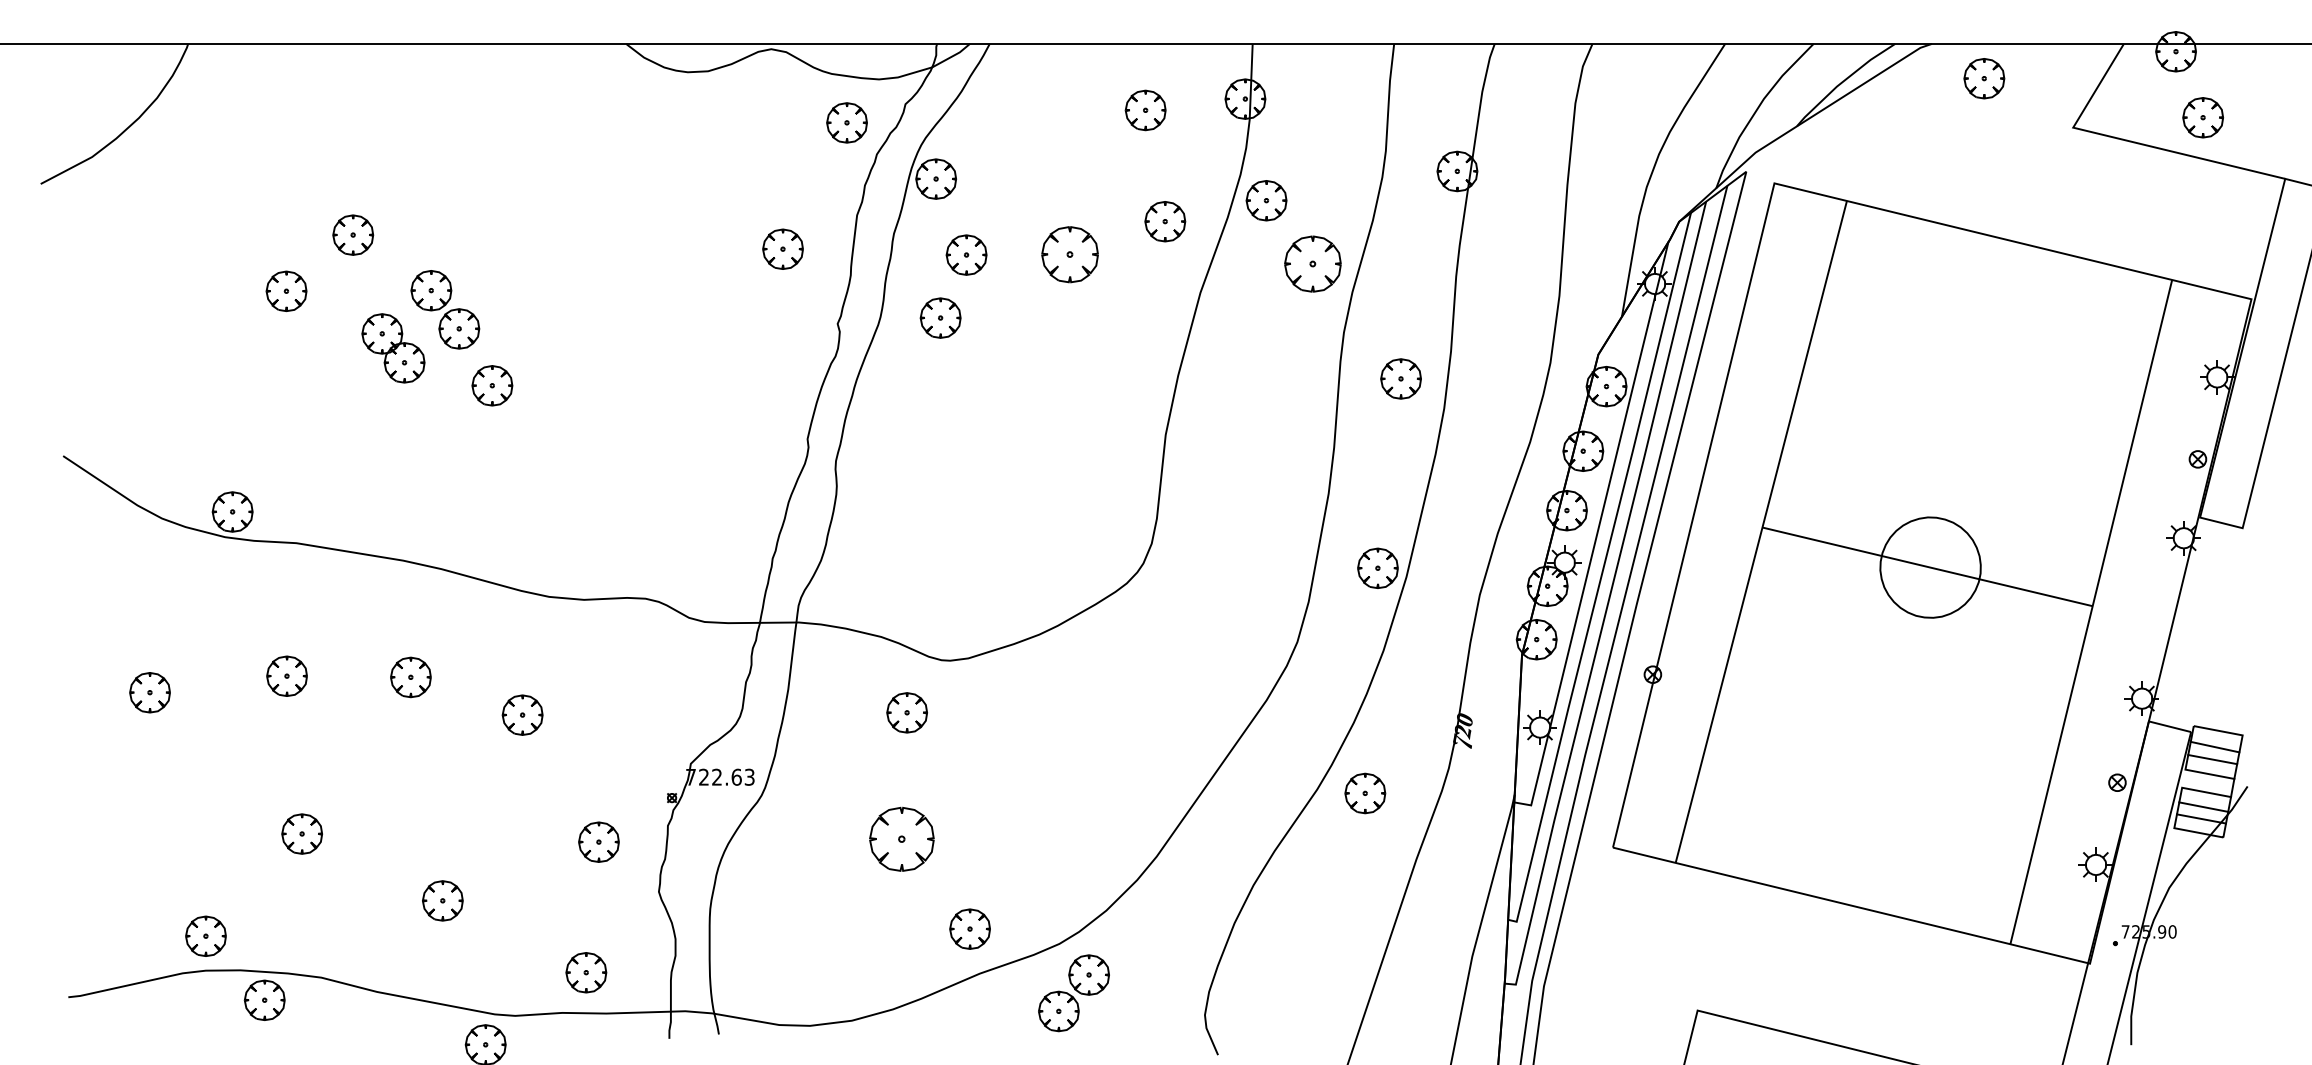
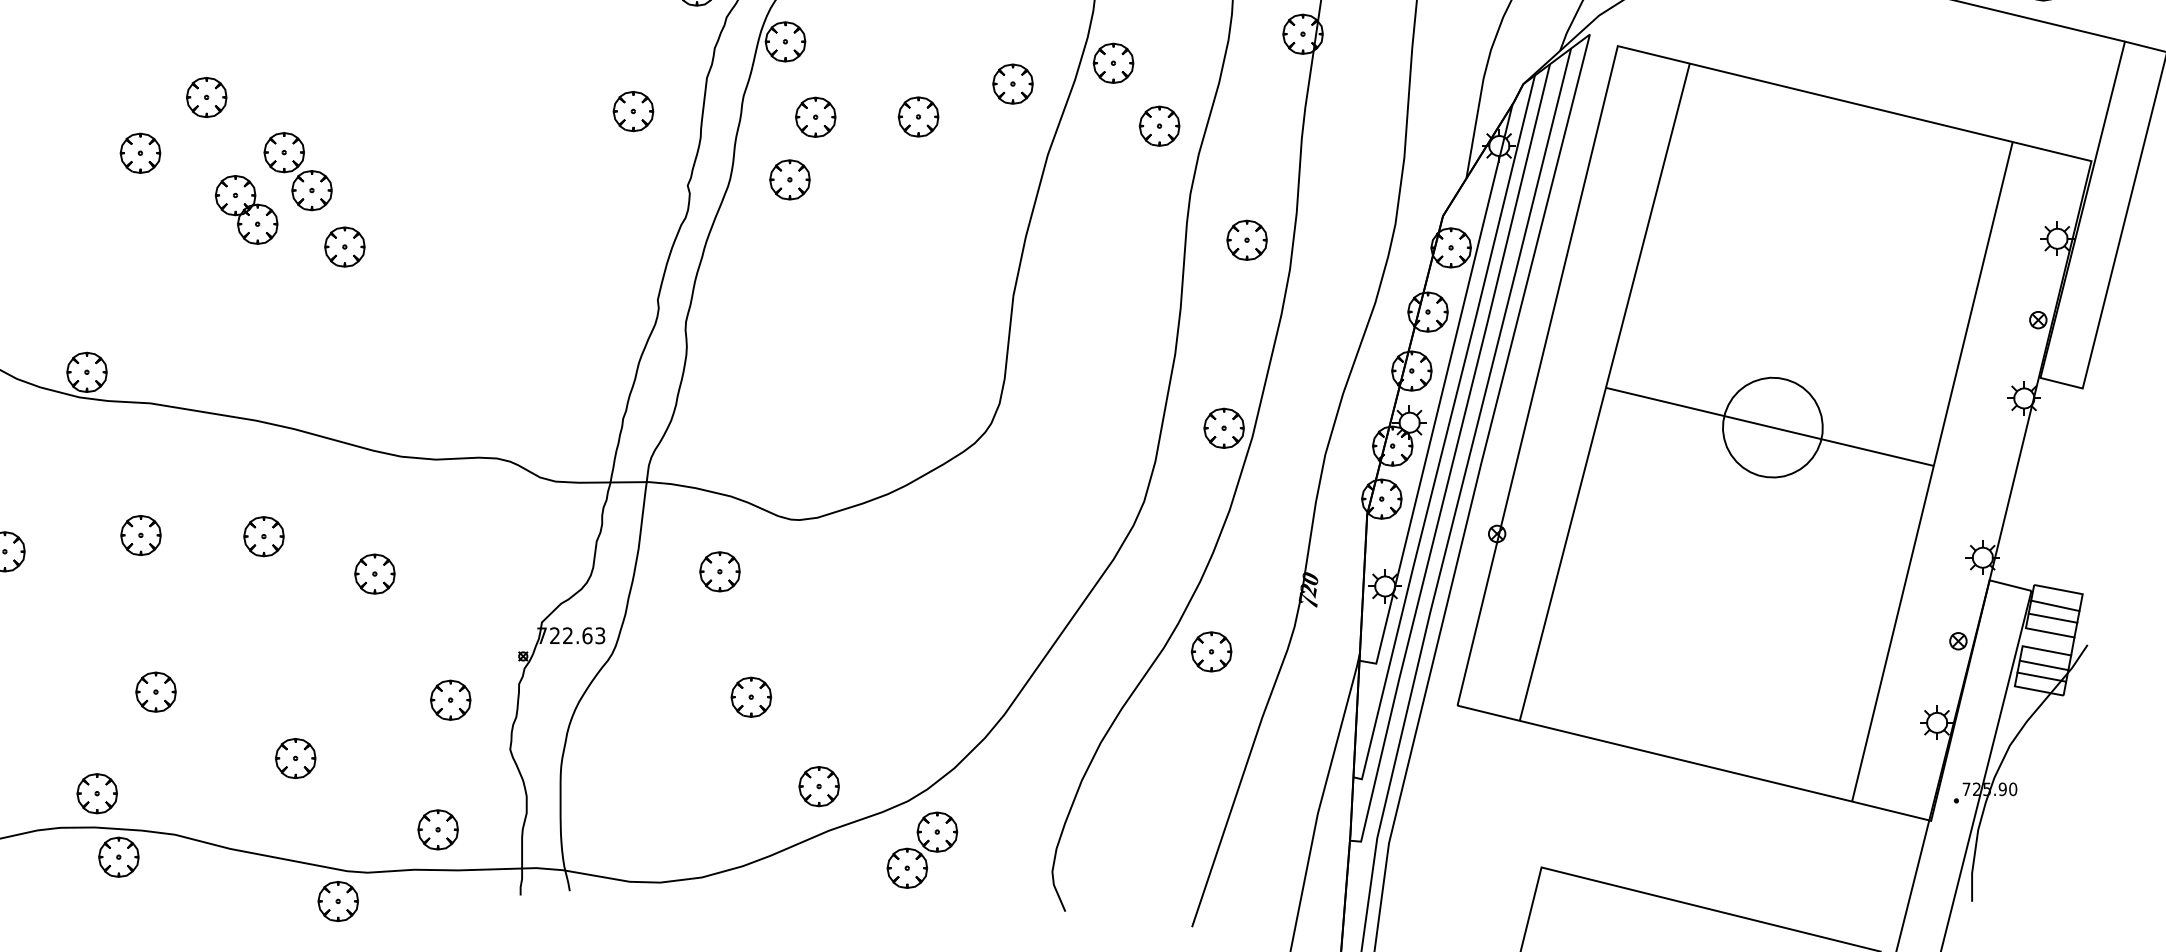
part: (1070, 254) -> (918, 116), size x0.71
part: (1312, 263) -> (1159, 125), size x0.71
part: (906, 712) -> (719, 571), moved
part: (901, 838) -> (751, 696), size x0.62
part: (205, 935) -> (96, 792), moved

